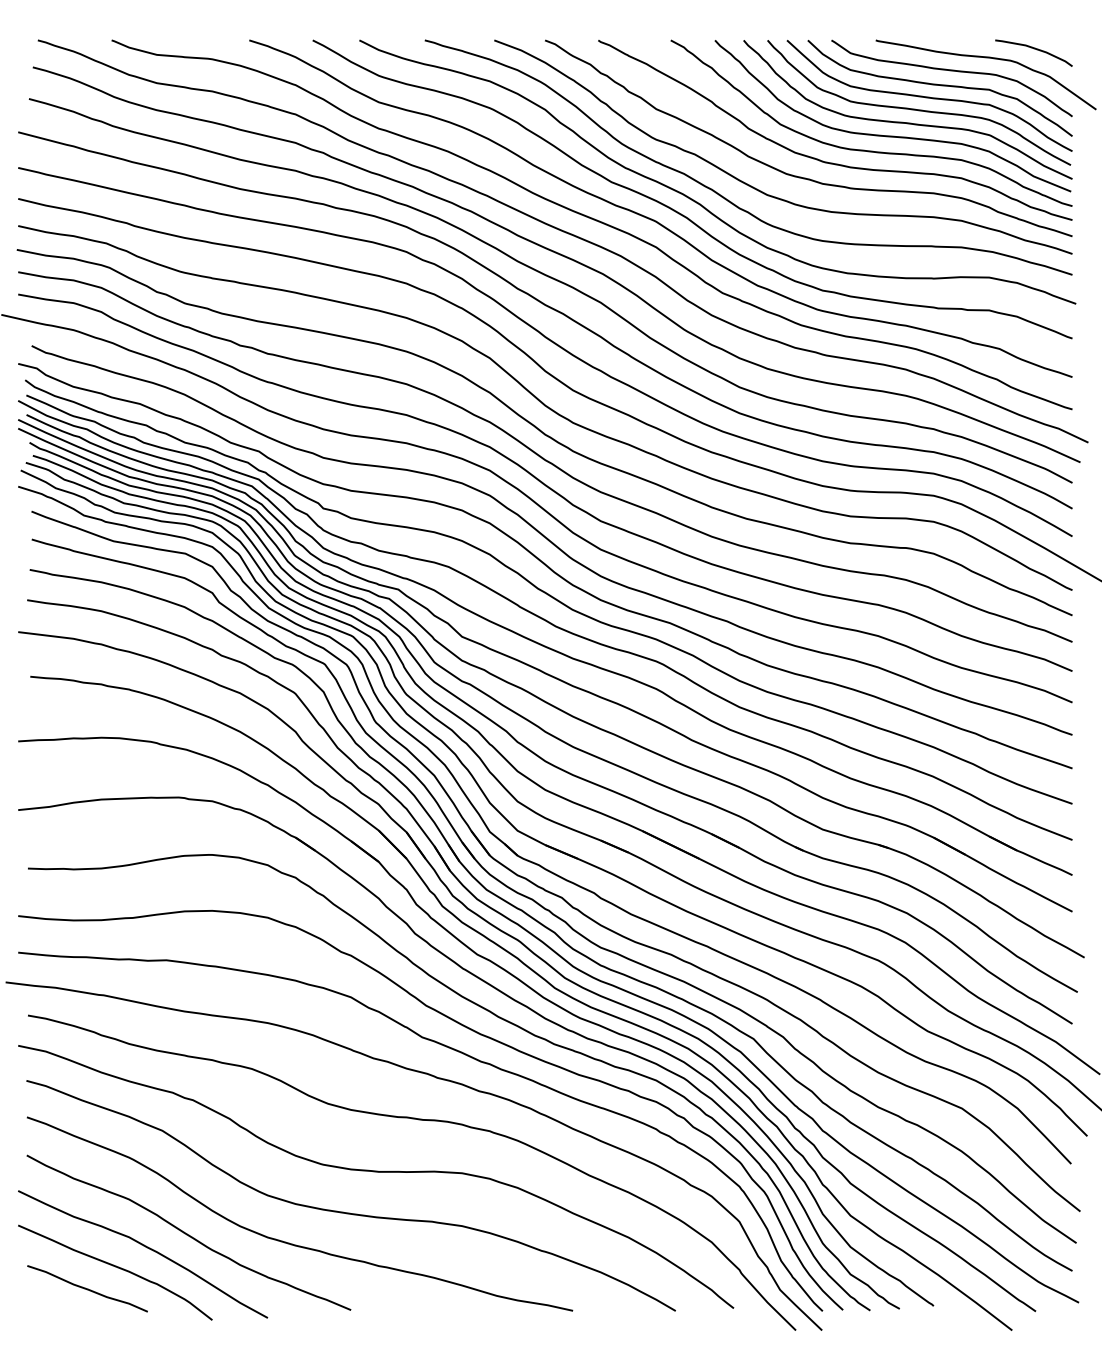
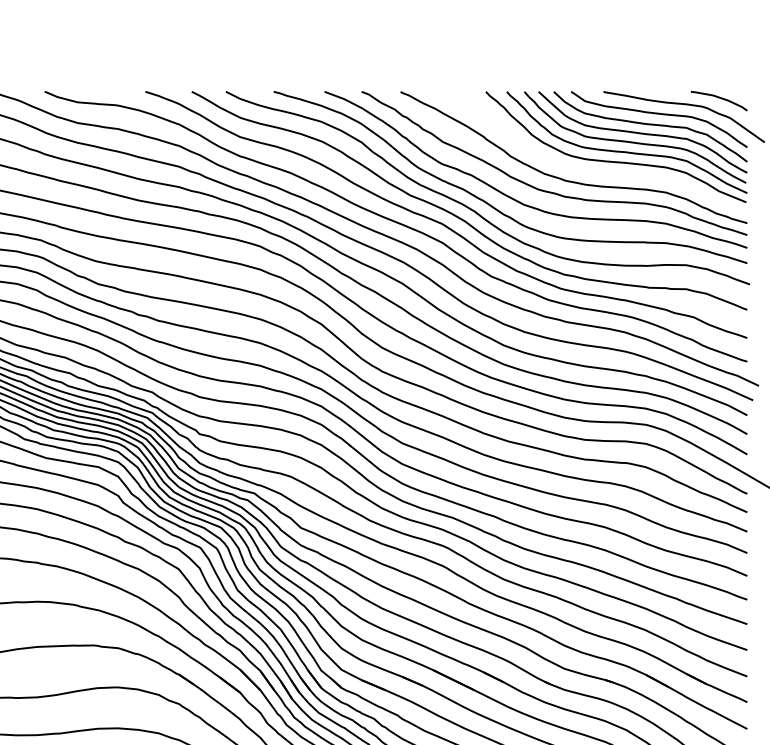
curve: (864, 149) -> (595, 171), removed

